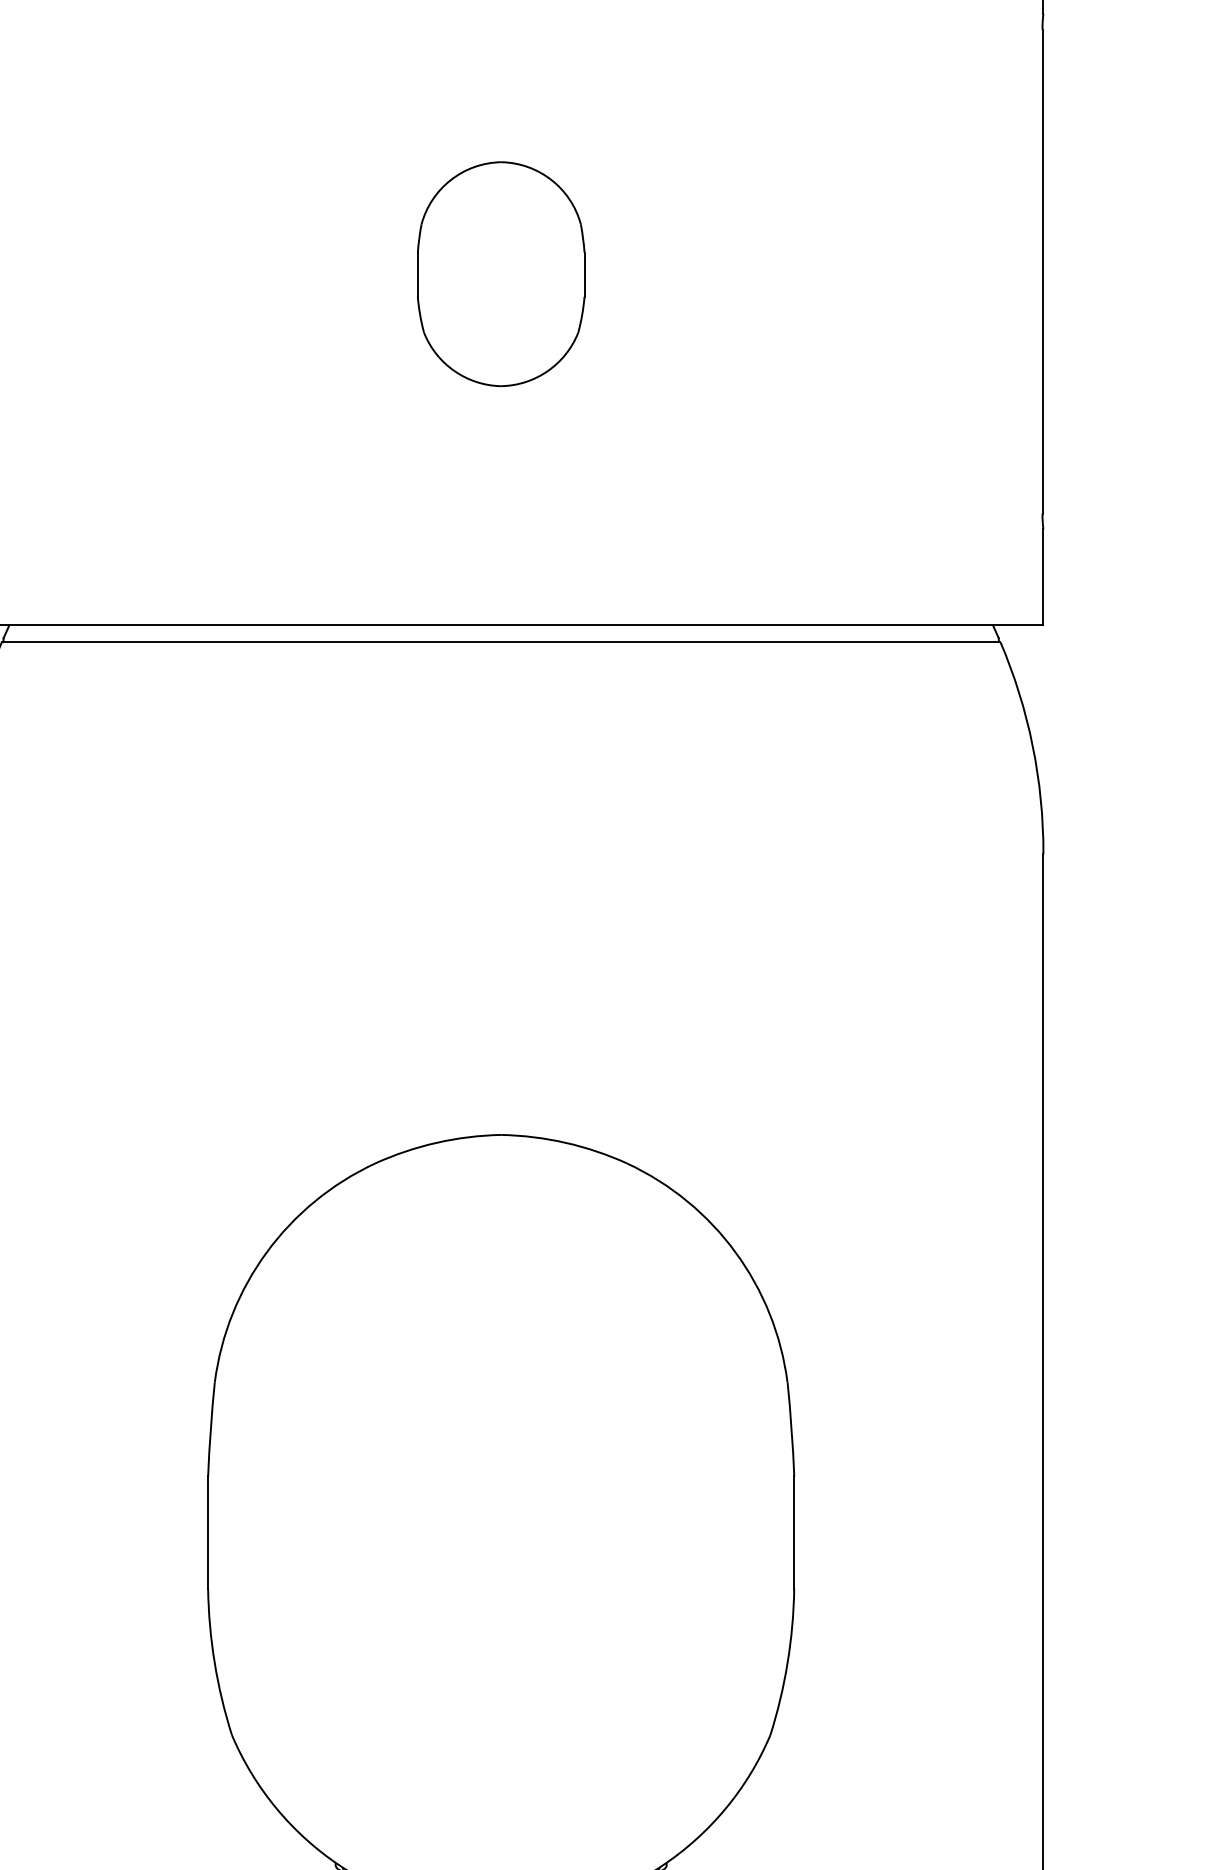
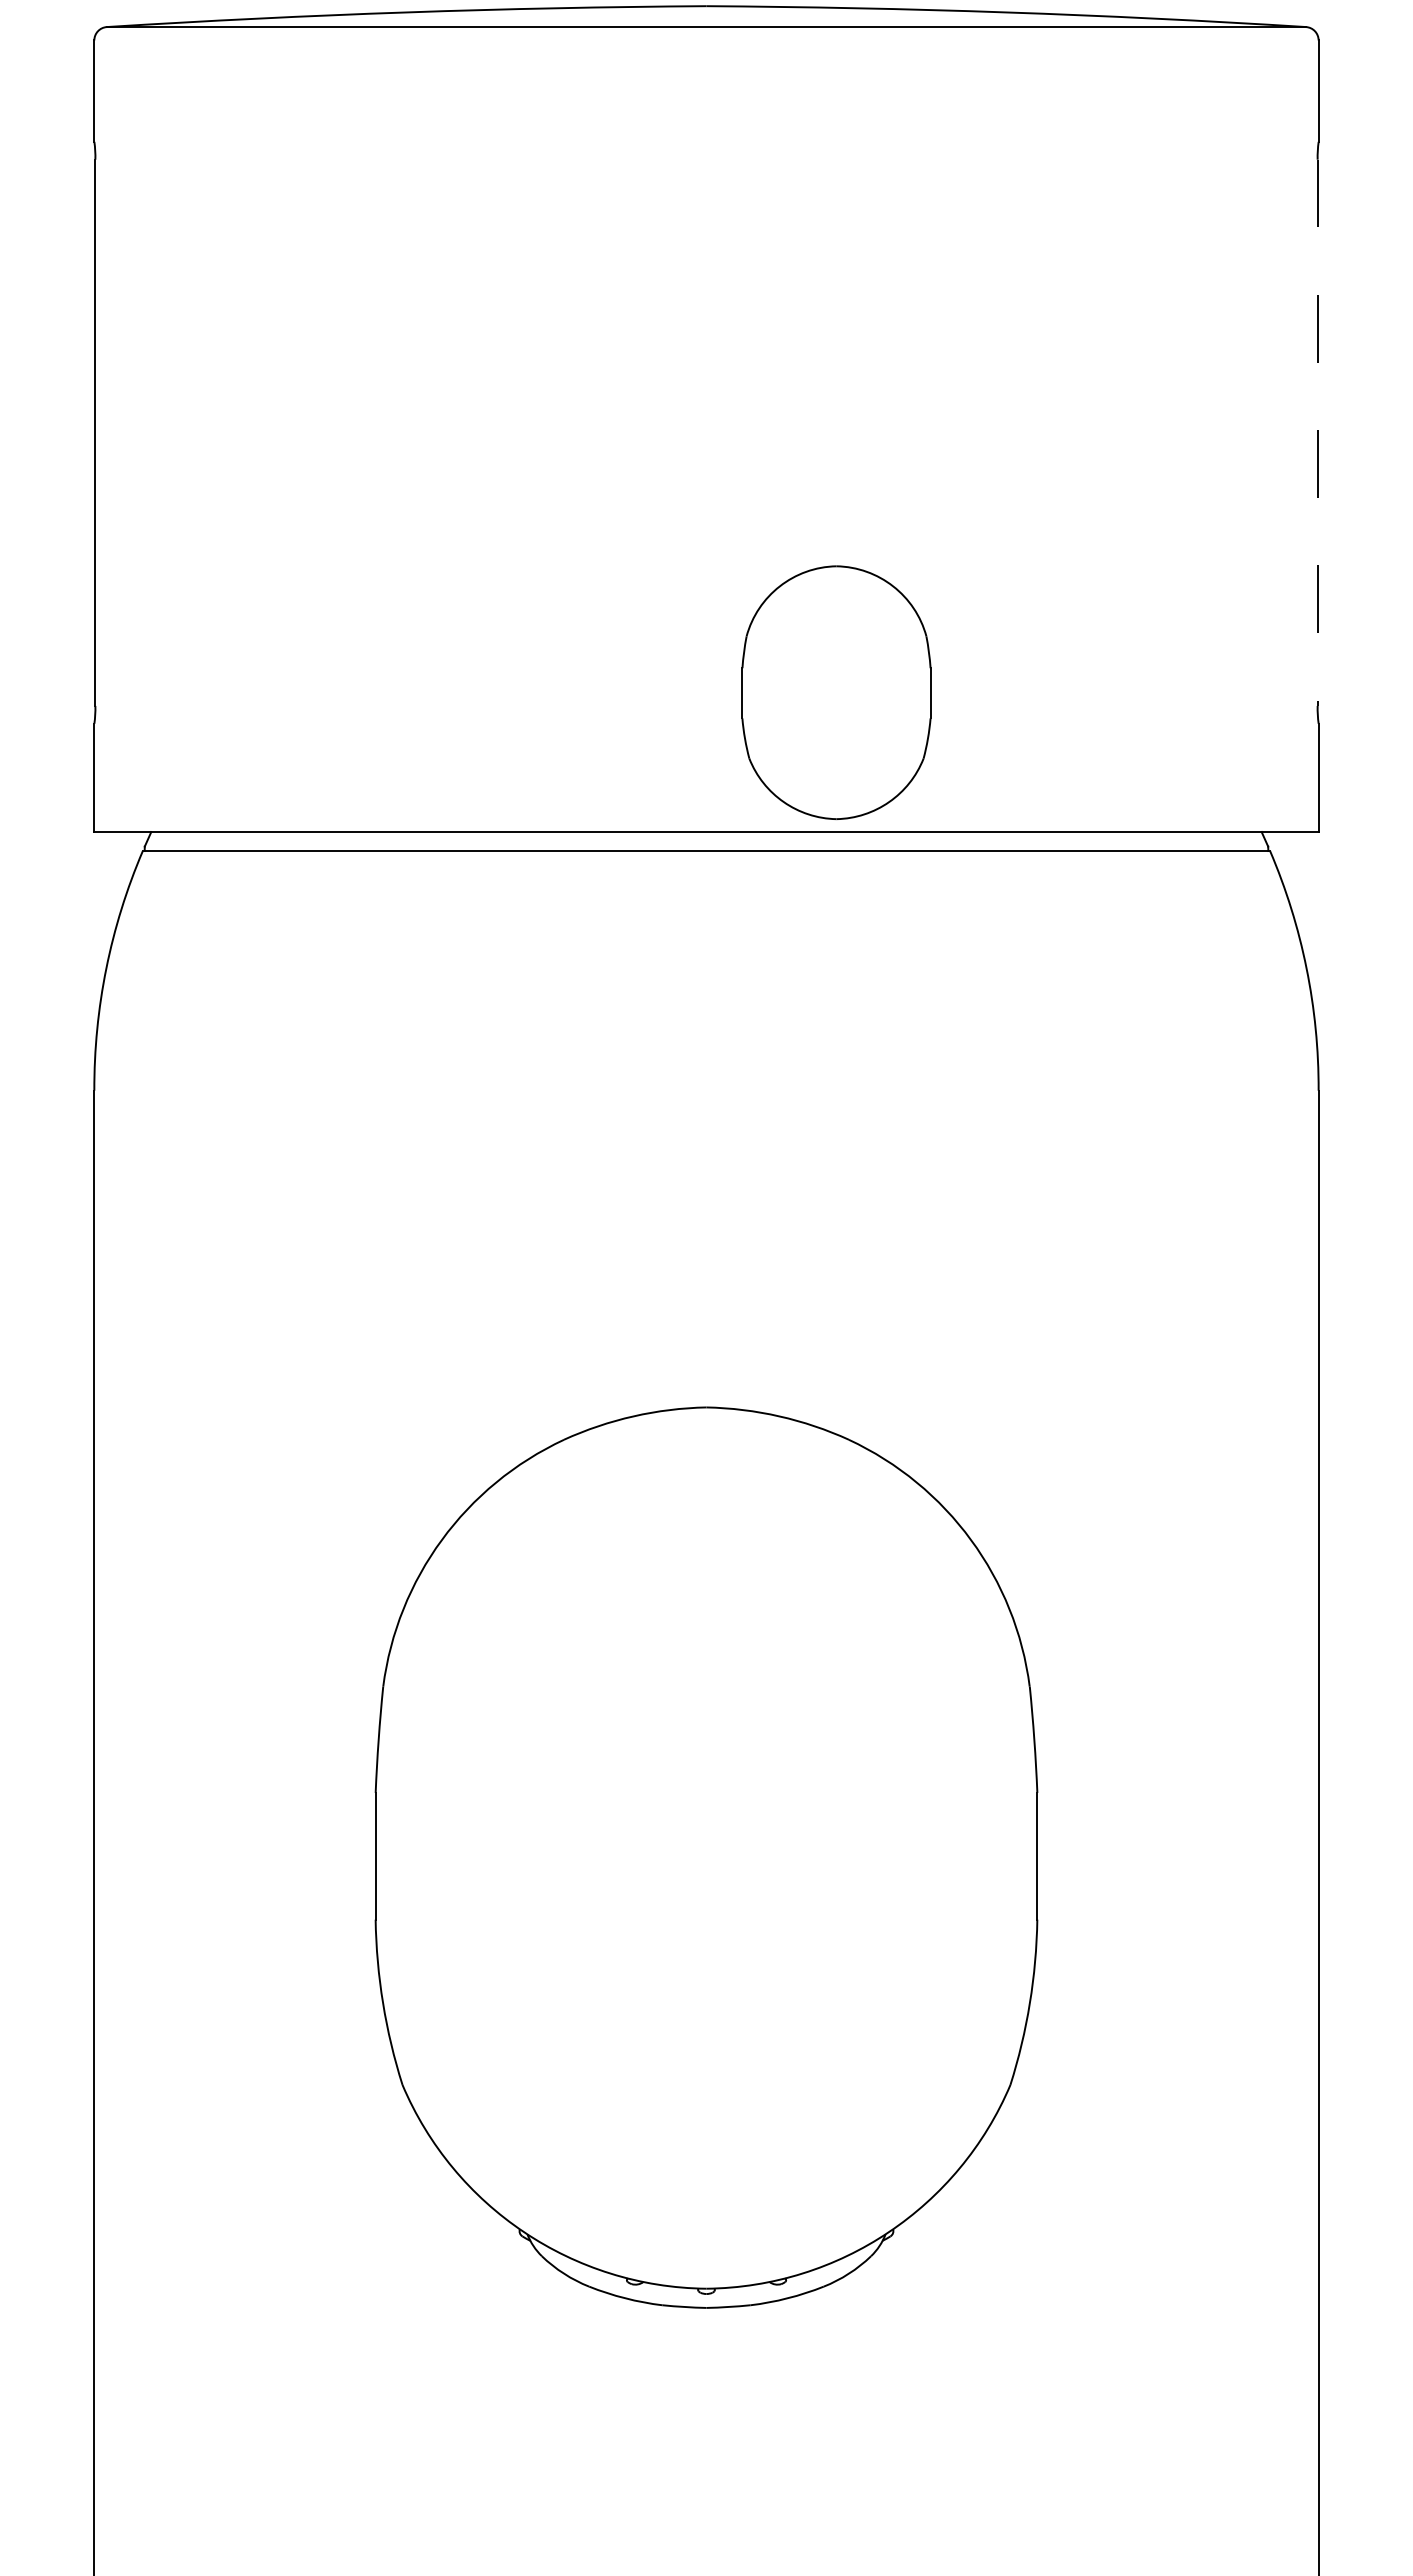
line: (1042, 272) -> (1317, 433), solid -> dashed
part: (501, 273) -> (836, 692), moved

